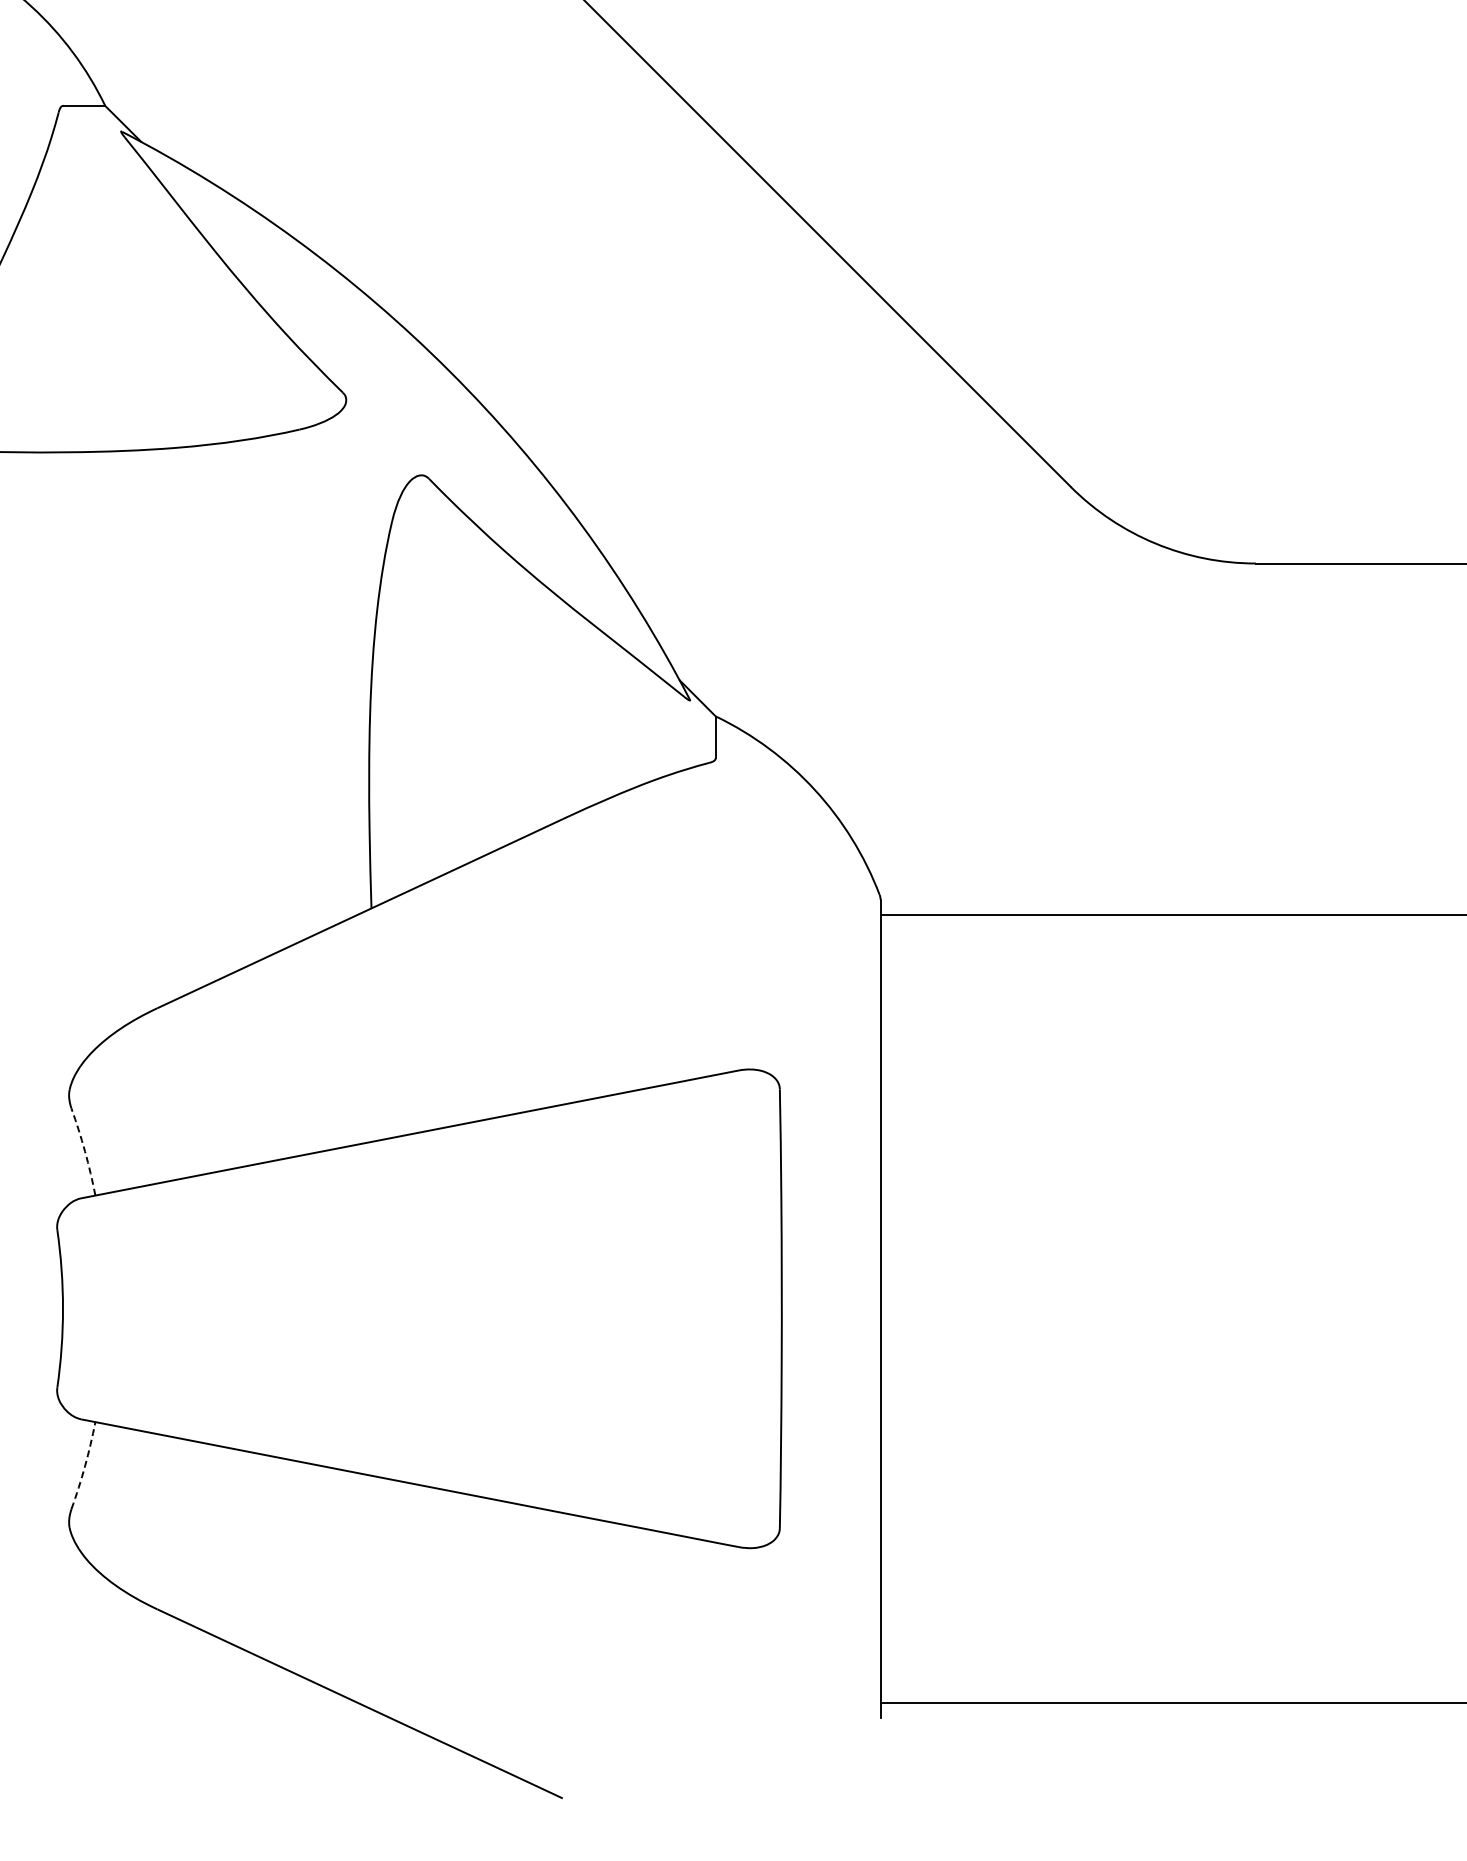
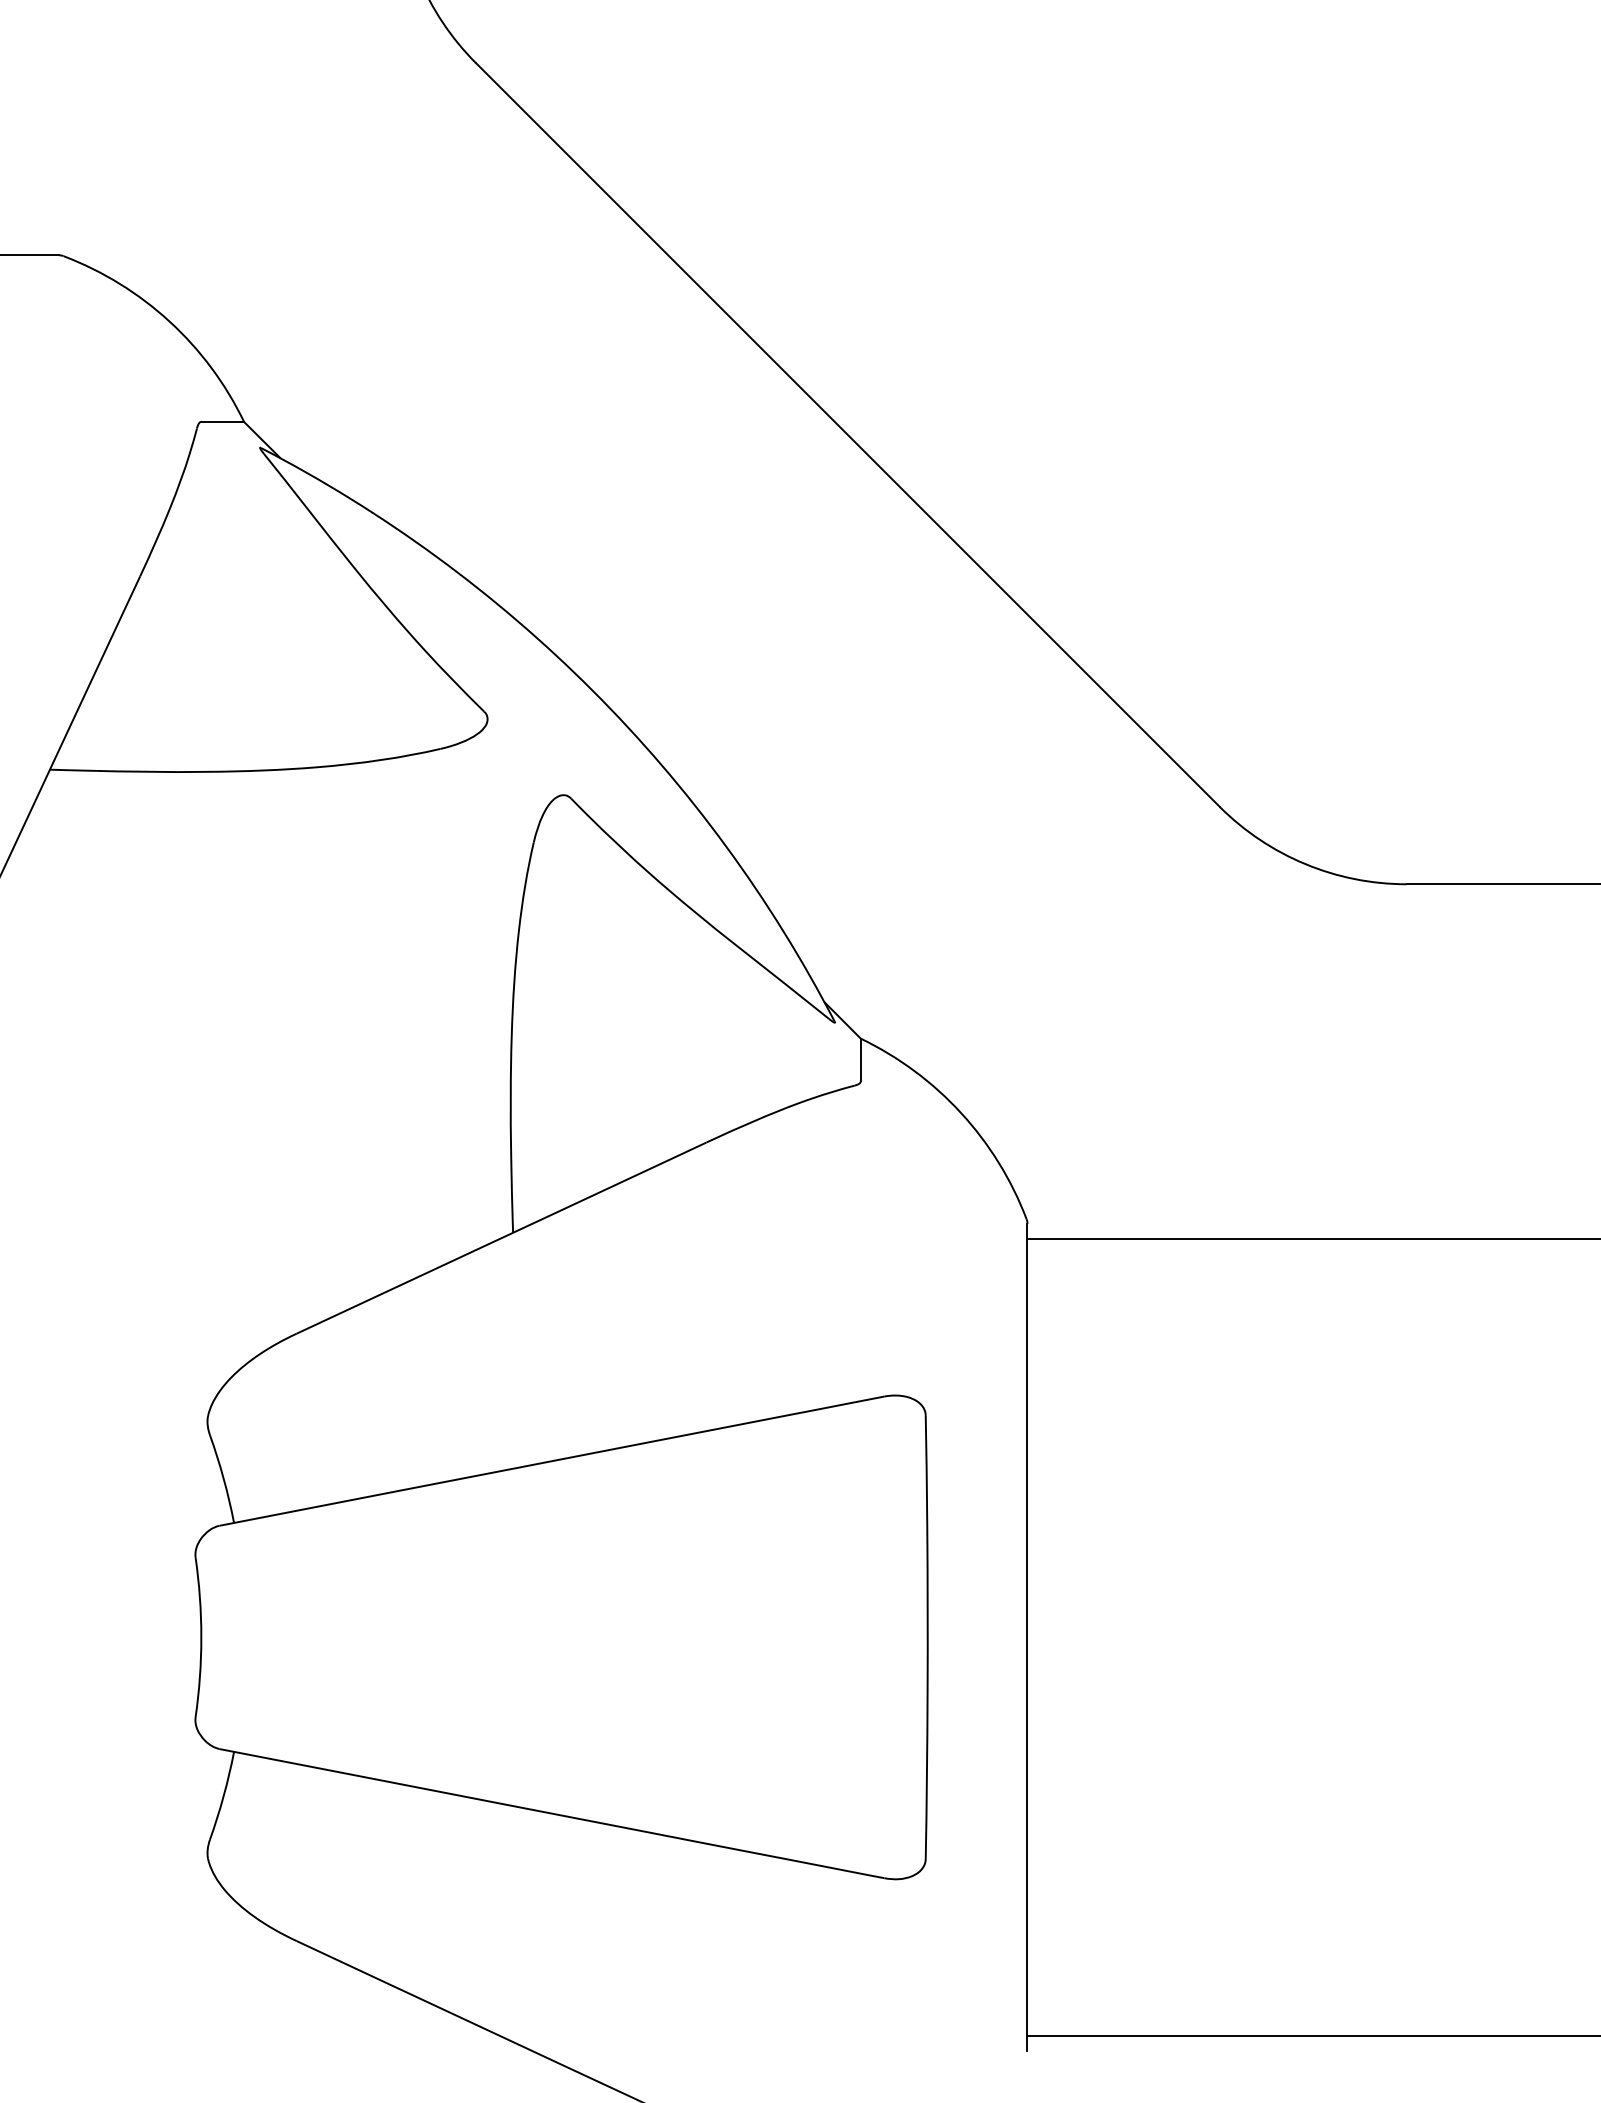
arc: (84, 1151) -> (223, 1478), dashed -> solid
arc: (84, 1466) -> (223, 1796), dashed -> solid

